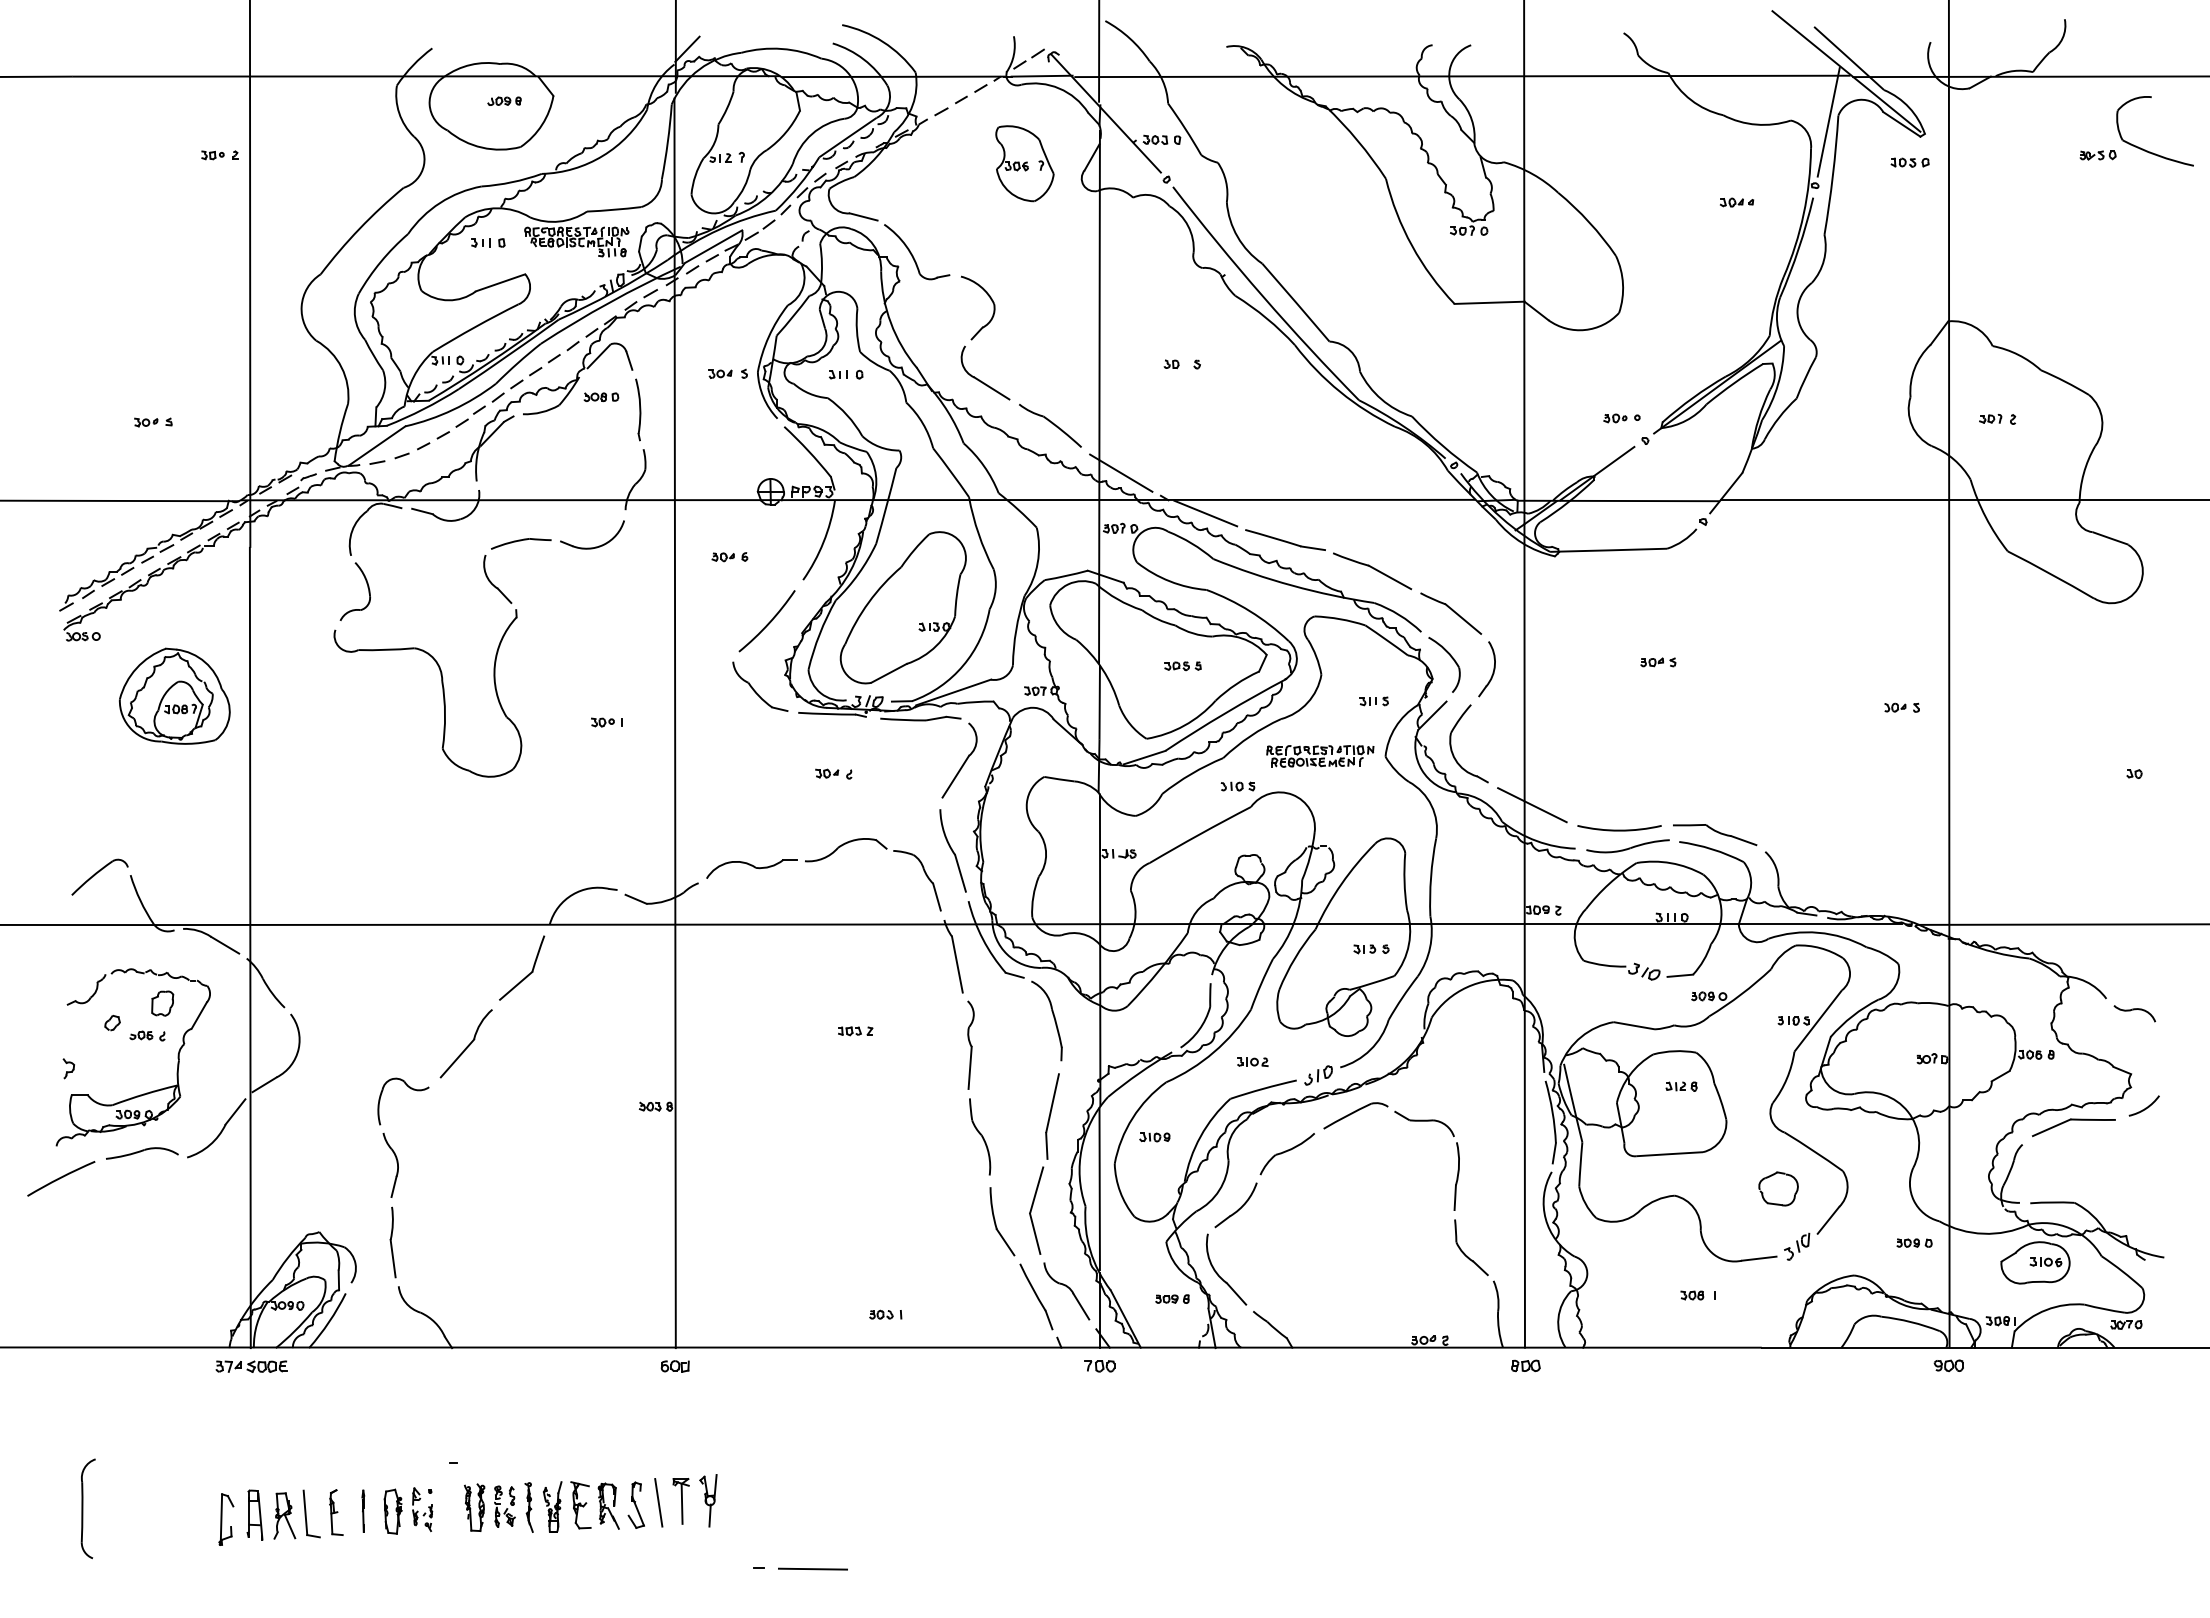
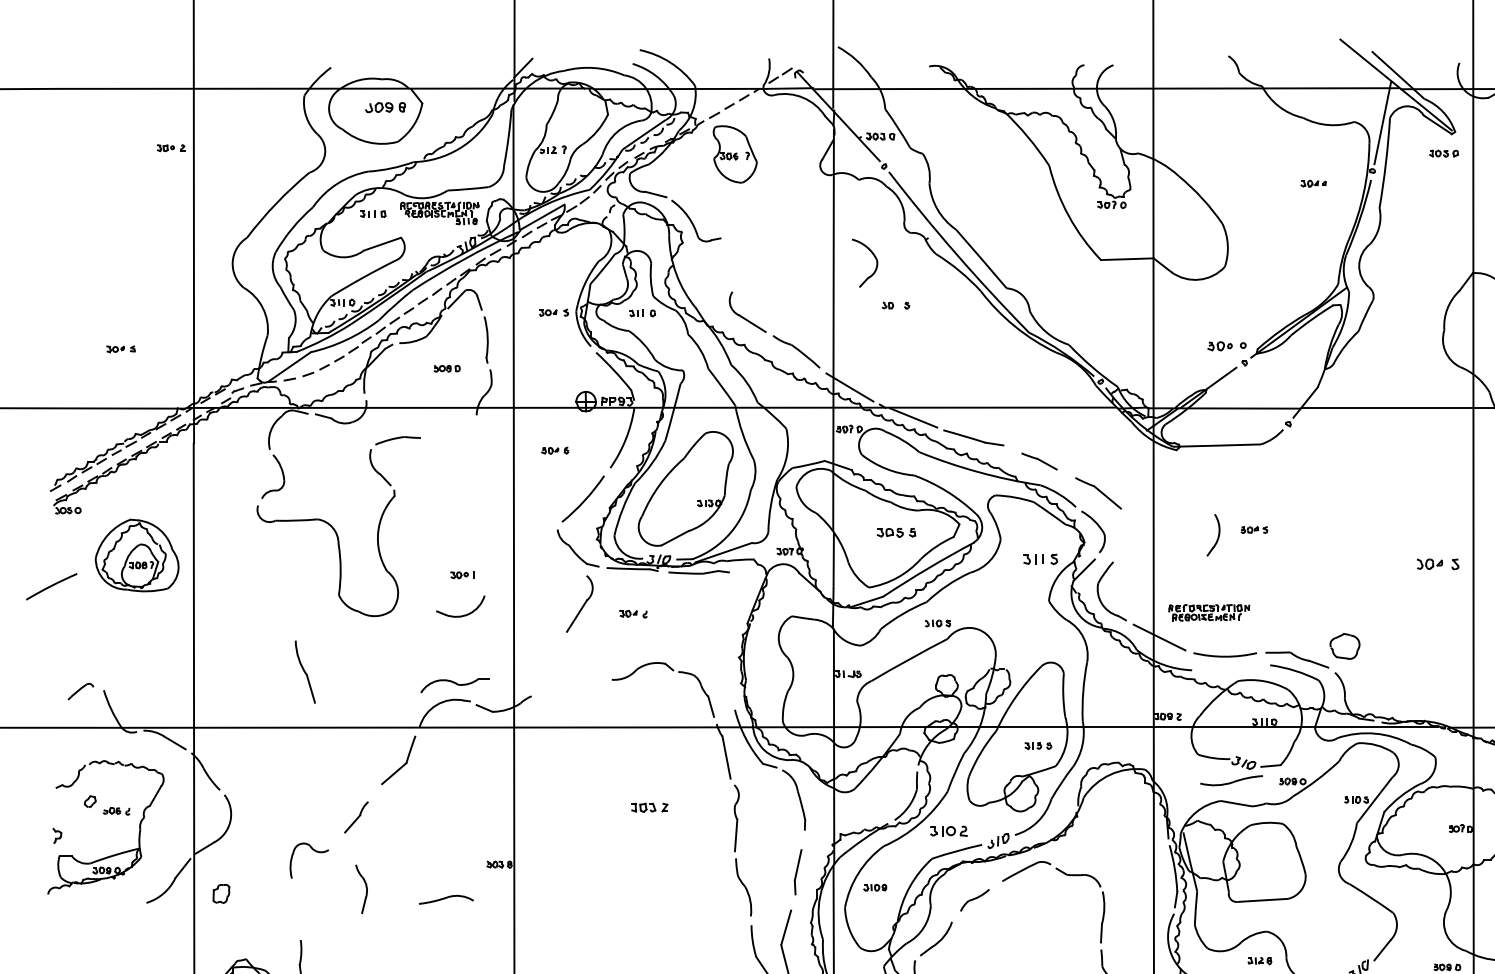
part: (504, 100) -> (385, 106), size x1.6
part: (1024, 163) -> (734, 154), moved
part: (991, 301) -> (874, 258), moved
part: (601, 397) -> (447, 368), moved
part: (1621, 418) -> (1226, 346), size x1.4
part: (595, 546) -> (463, 615), moved
part: (1372, 571) -> (1039, 461), size x0.6
part: (1182, 666) -> (896, 533), size x1.4
part: (1492, 672) -> (1217, 537), moved
part: (1373, 701) -> (1039, 559), size x1.6
part: (1901, 707) -> (1437, 563), size x1.6
part: (1320, 756) -> (1209, 612), moved
part: (959, 760) -> (579, 603), moved
part: (1627, 846) -> (1231, 780), moved
part: (952, 850) -> (304, 671), moved
part: (751, 868) -> (454, 685), moved
part: (99, 876) -> (80, 691), size x0.6
part: (162, 1003) -> (221, 893), moved
part: (855, 1031) -> (649, 807), size x1.4
part: (465, 1043) -> (356, 817), size x0.6
part: (1252, 1061) -> (948, 830), size x1.6
part: (1681, 1086) -> (1259, 960), moved
part: (1052, 1116) -> (798, 872), size x0.7
part: (142, 1153) -> (446, 899), moved
part: (1286, 1154) -> (974, 900), size x0.7
part: (396, 1163) -> (365, 887), moved
arc: (61, 1178) -> (51, 586), moved
part: (1778, 1188) -> (1344, 646), moved

